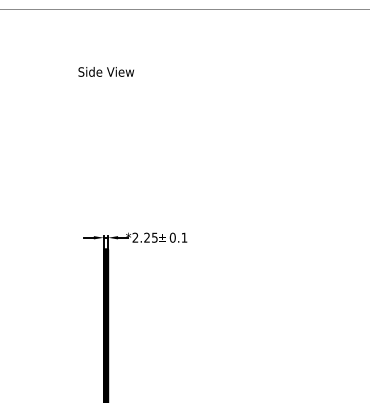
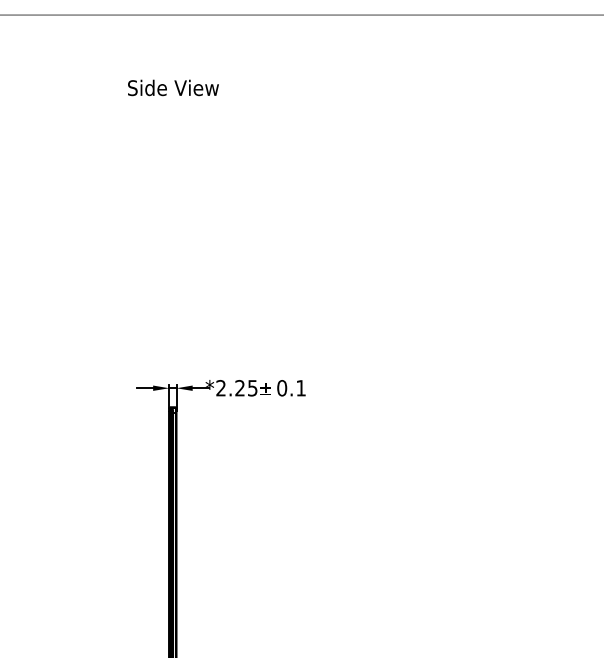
text: (105, 71) -> (172, 87), moved

